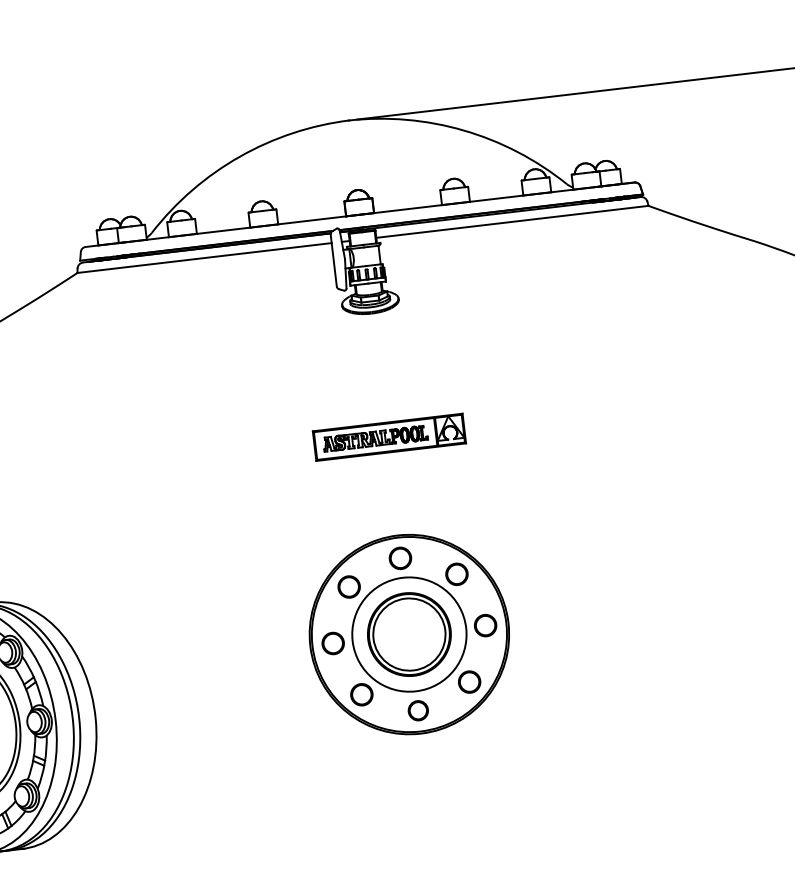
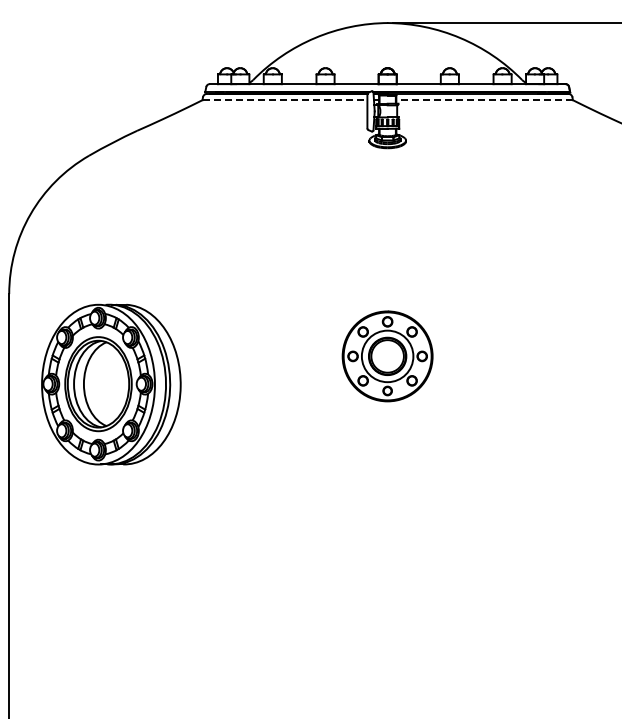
line: (512, 222) -> (484, 100), solid -> dashed
line: (205, 258) -> (285, 100), solid -> dashed
part: (389, 437) -> (389, 228), removed
part: (409, 634) -> (387, 356), size x0.7

